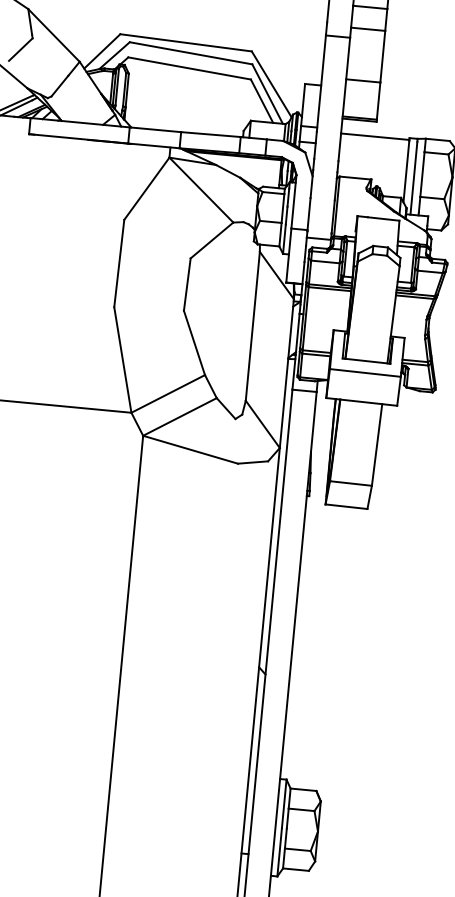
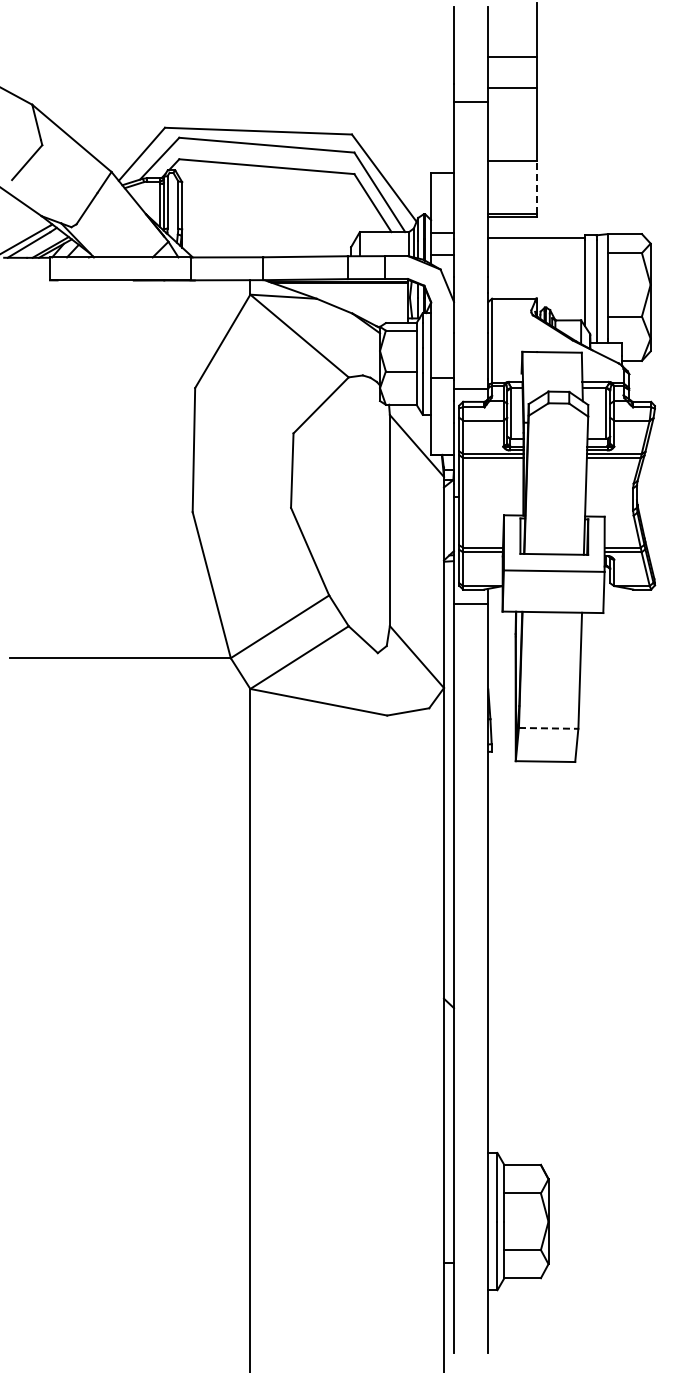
line: (378, 100) -> (536, 186), solid -> dashed
line: (350, 483) -> (548, 728), solid -> dashed

